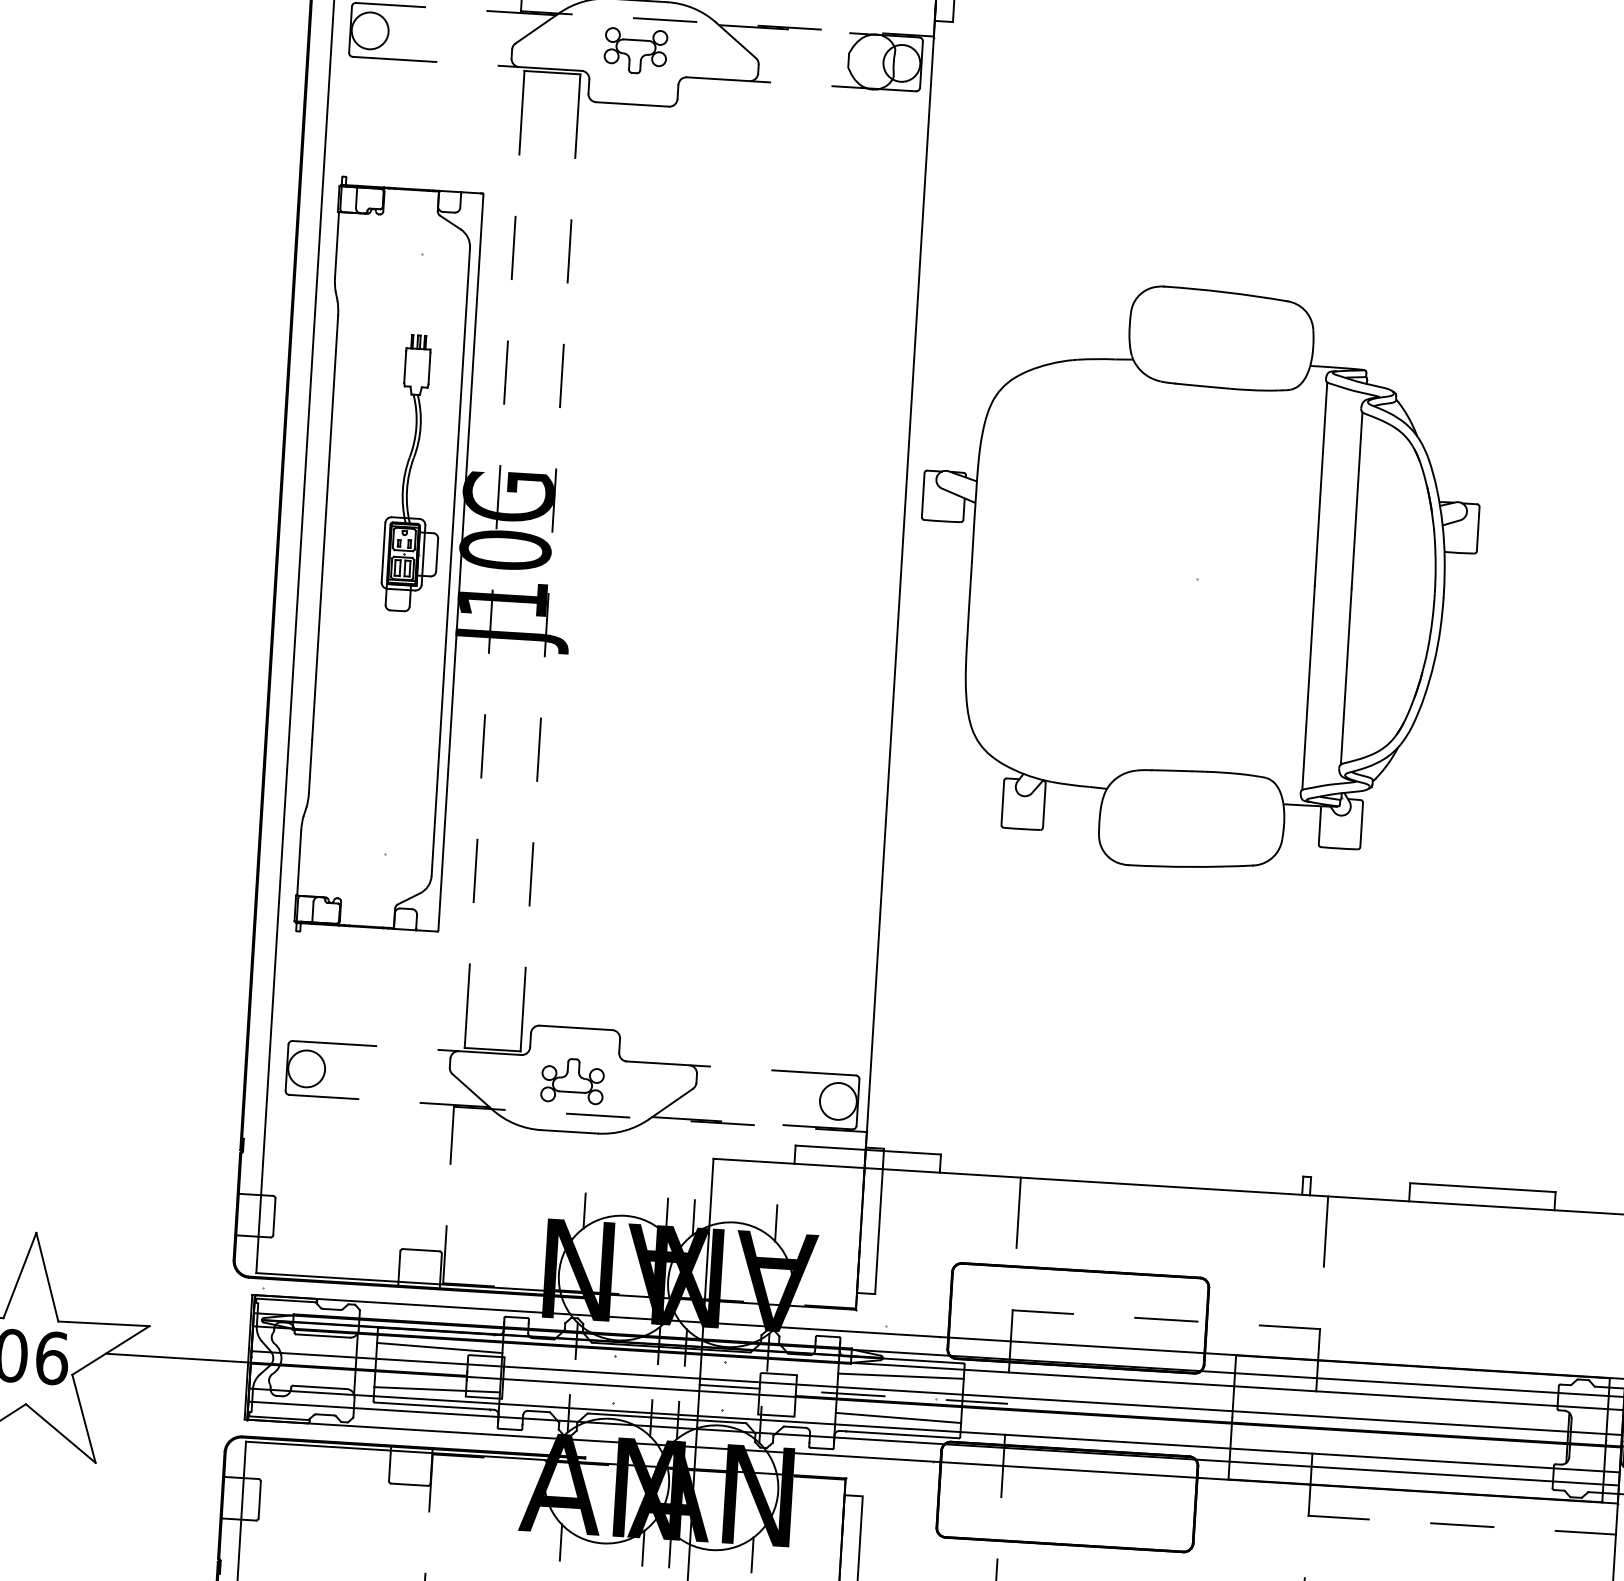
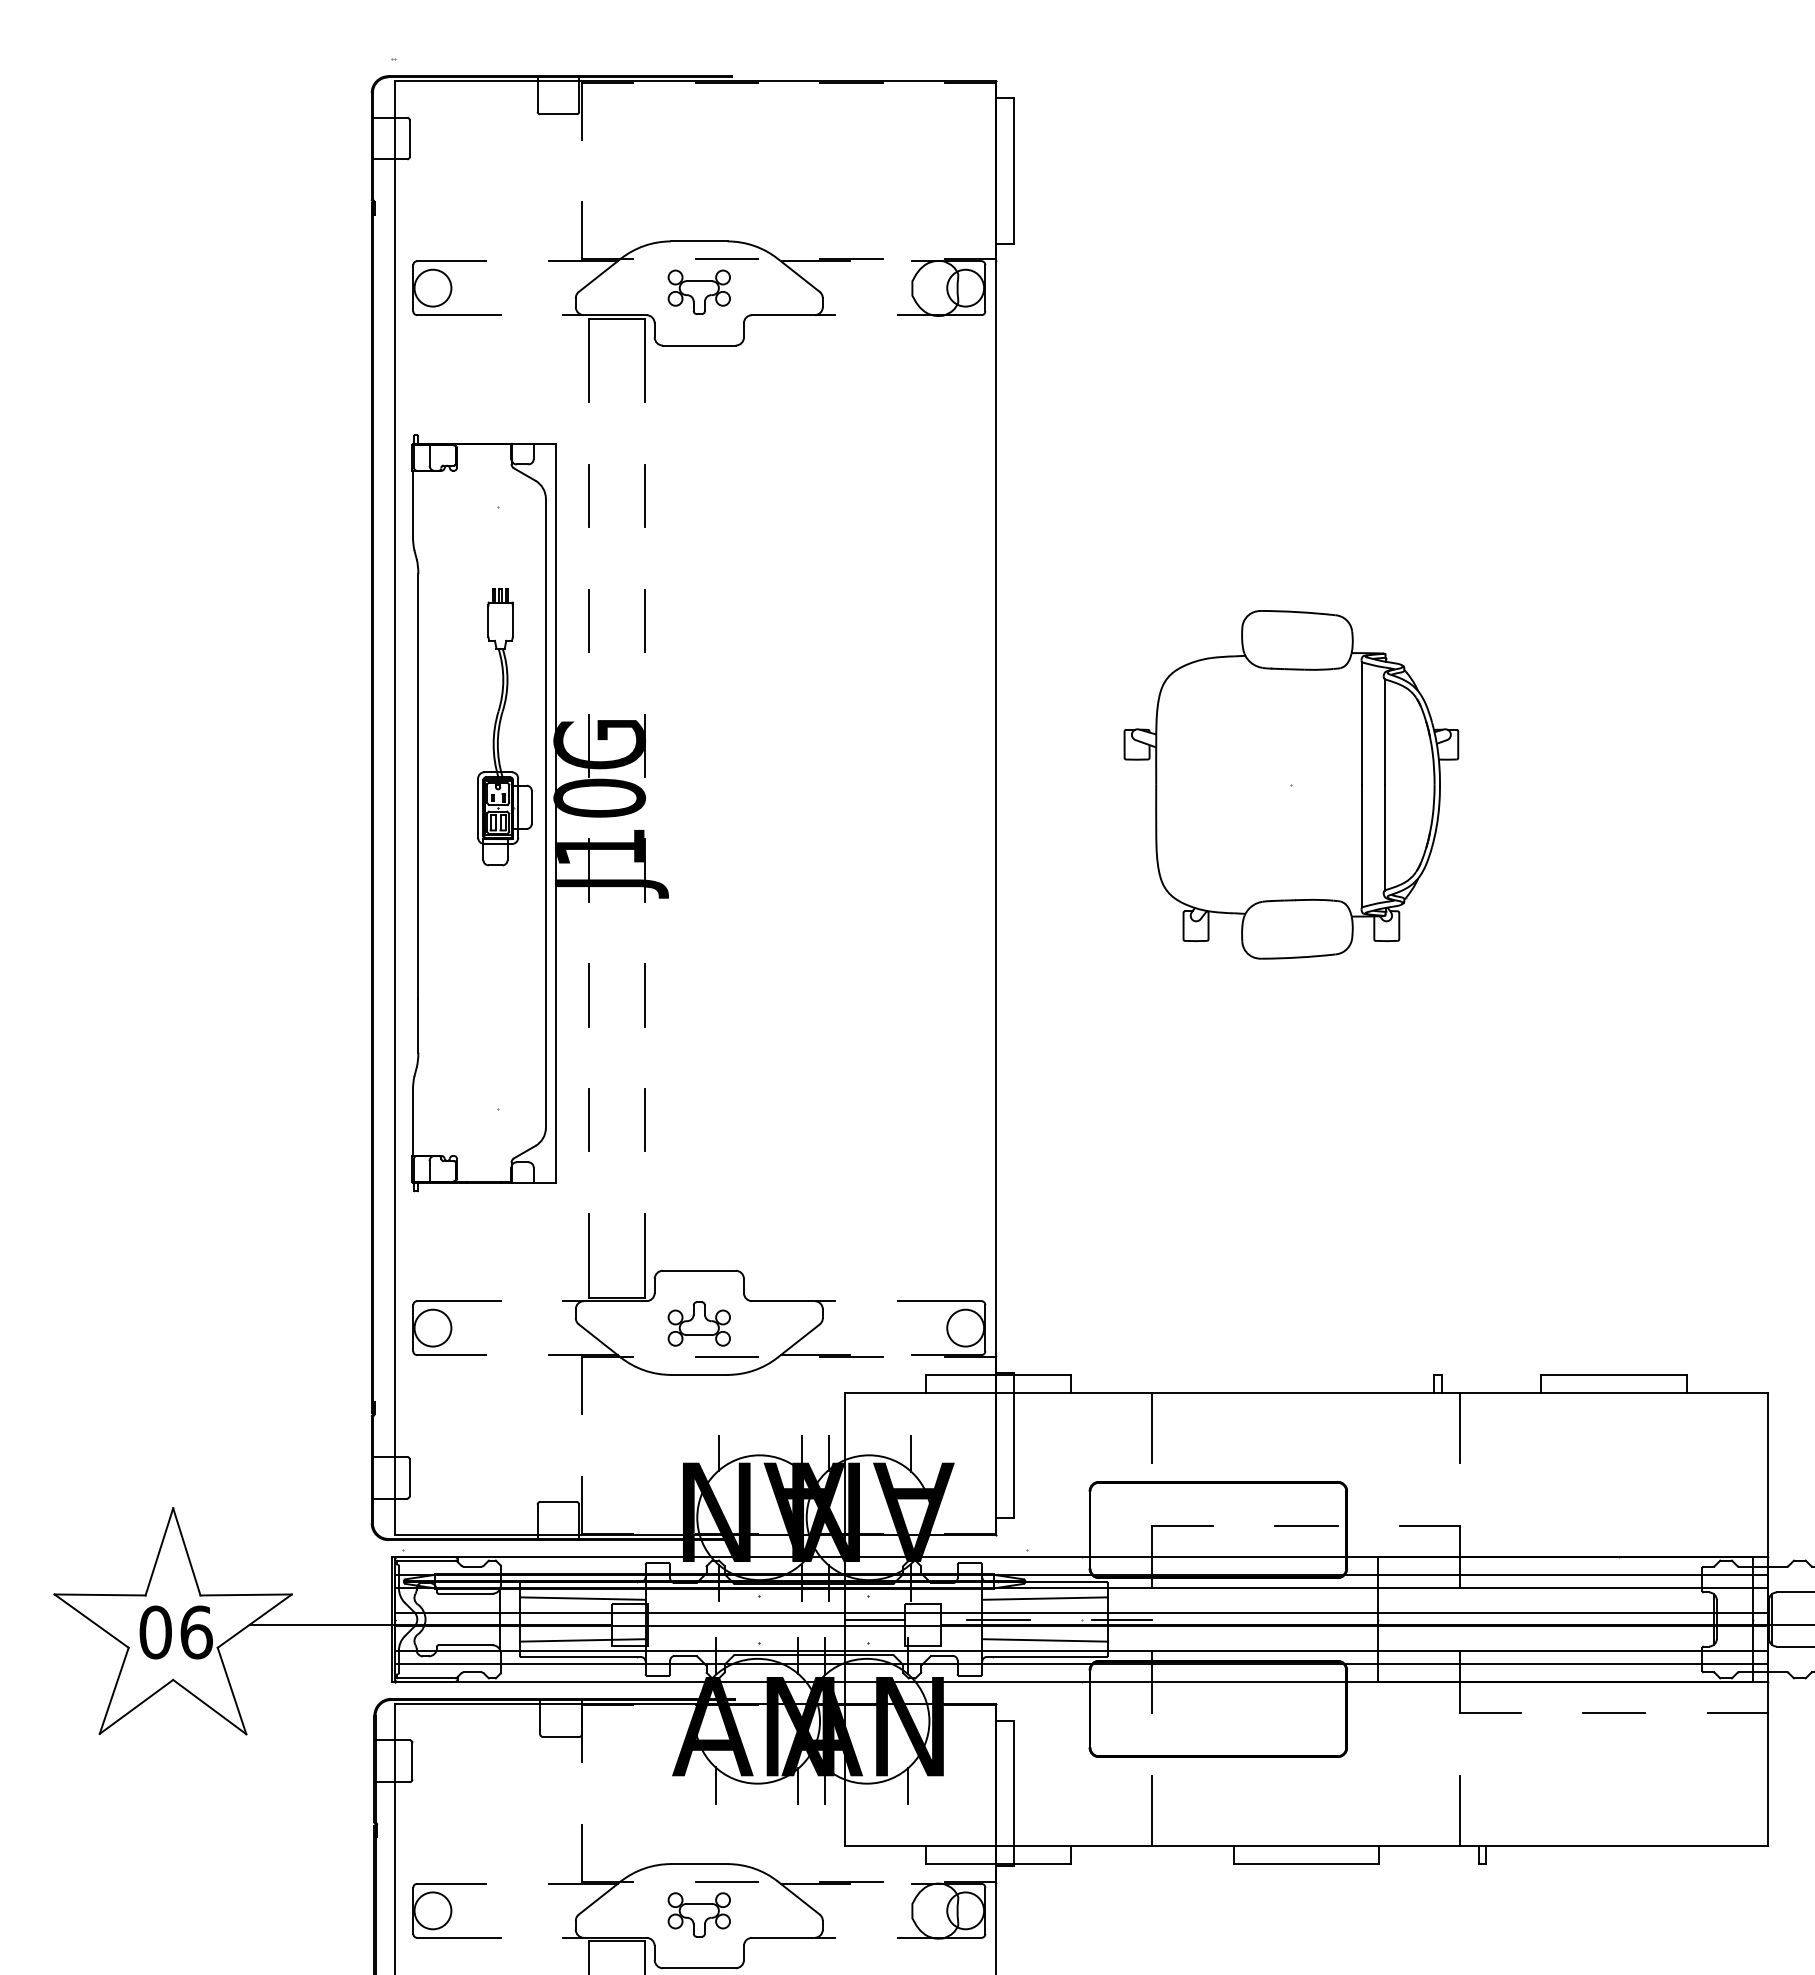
part: (1196, 578) -> (1291, 784), size x0.6

